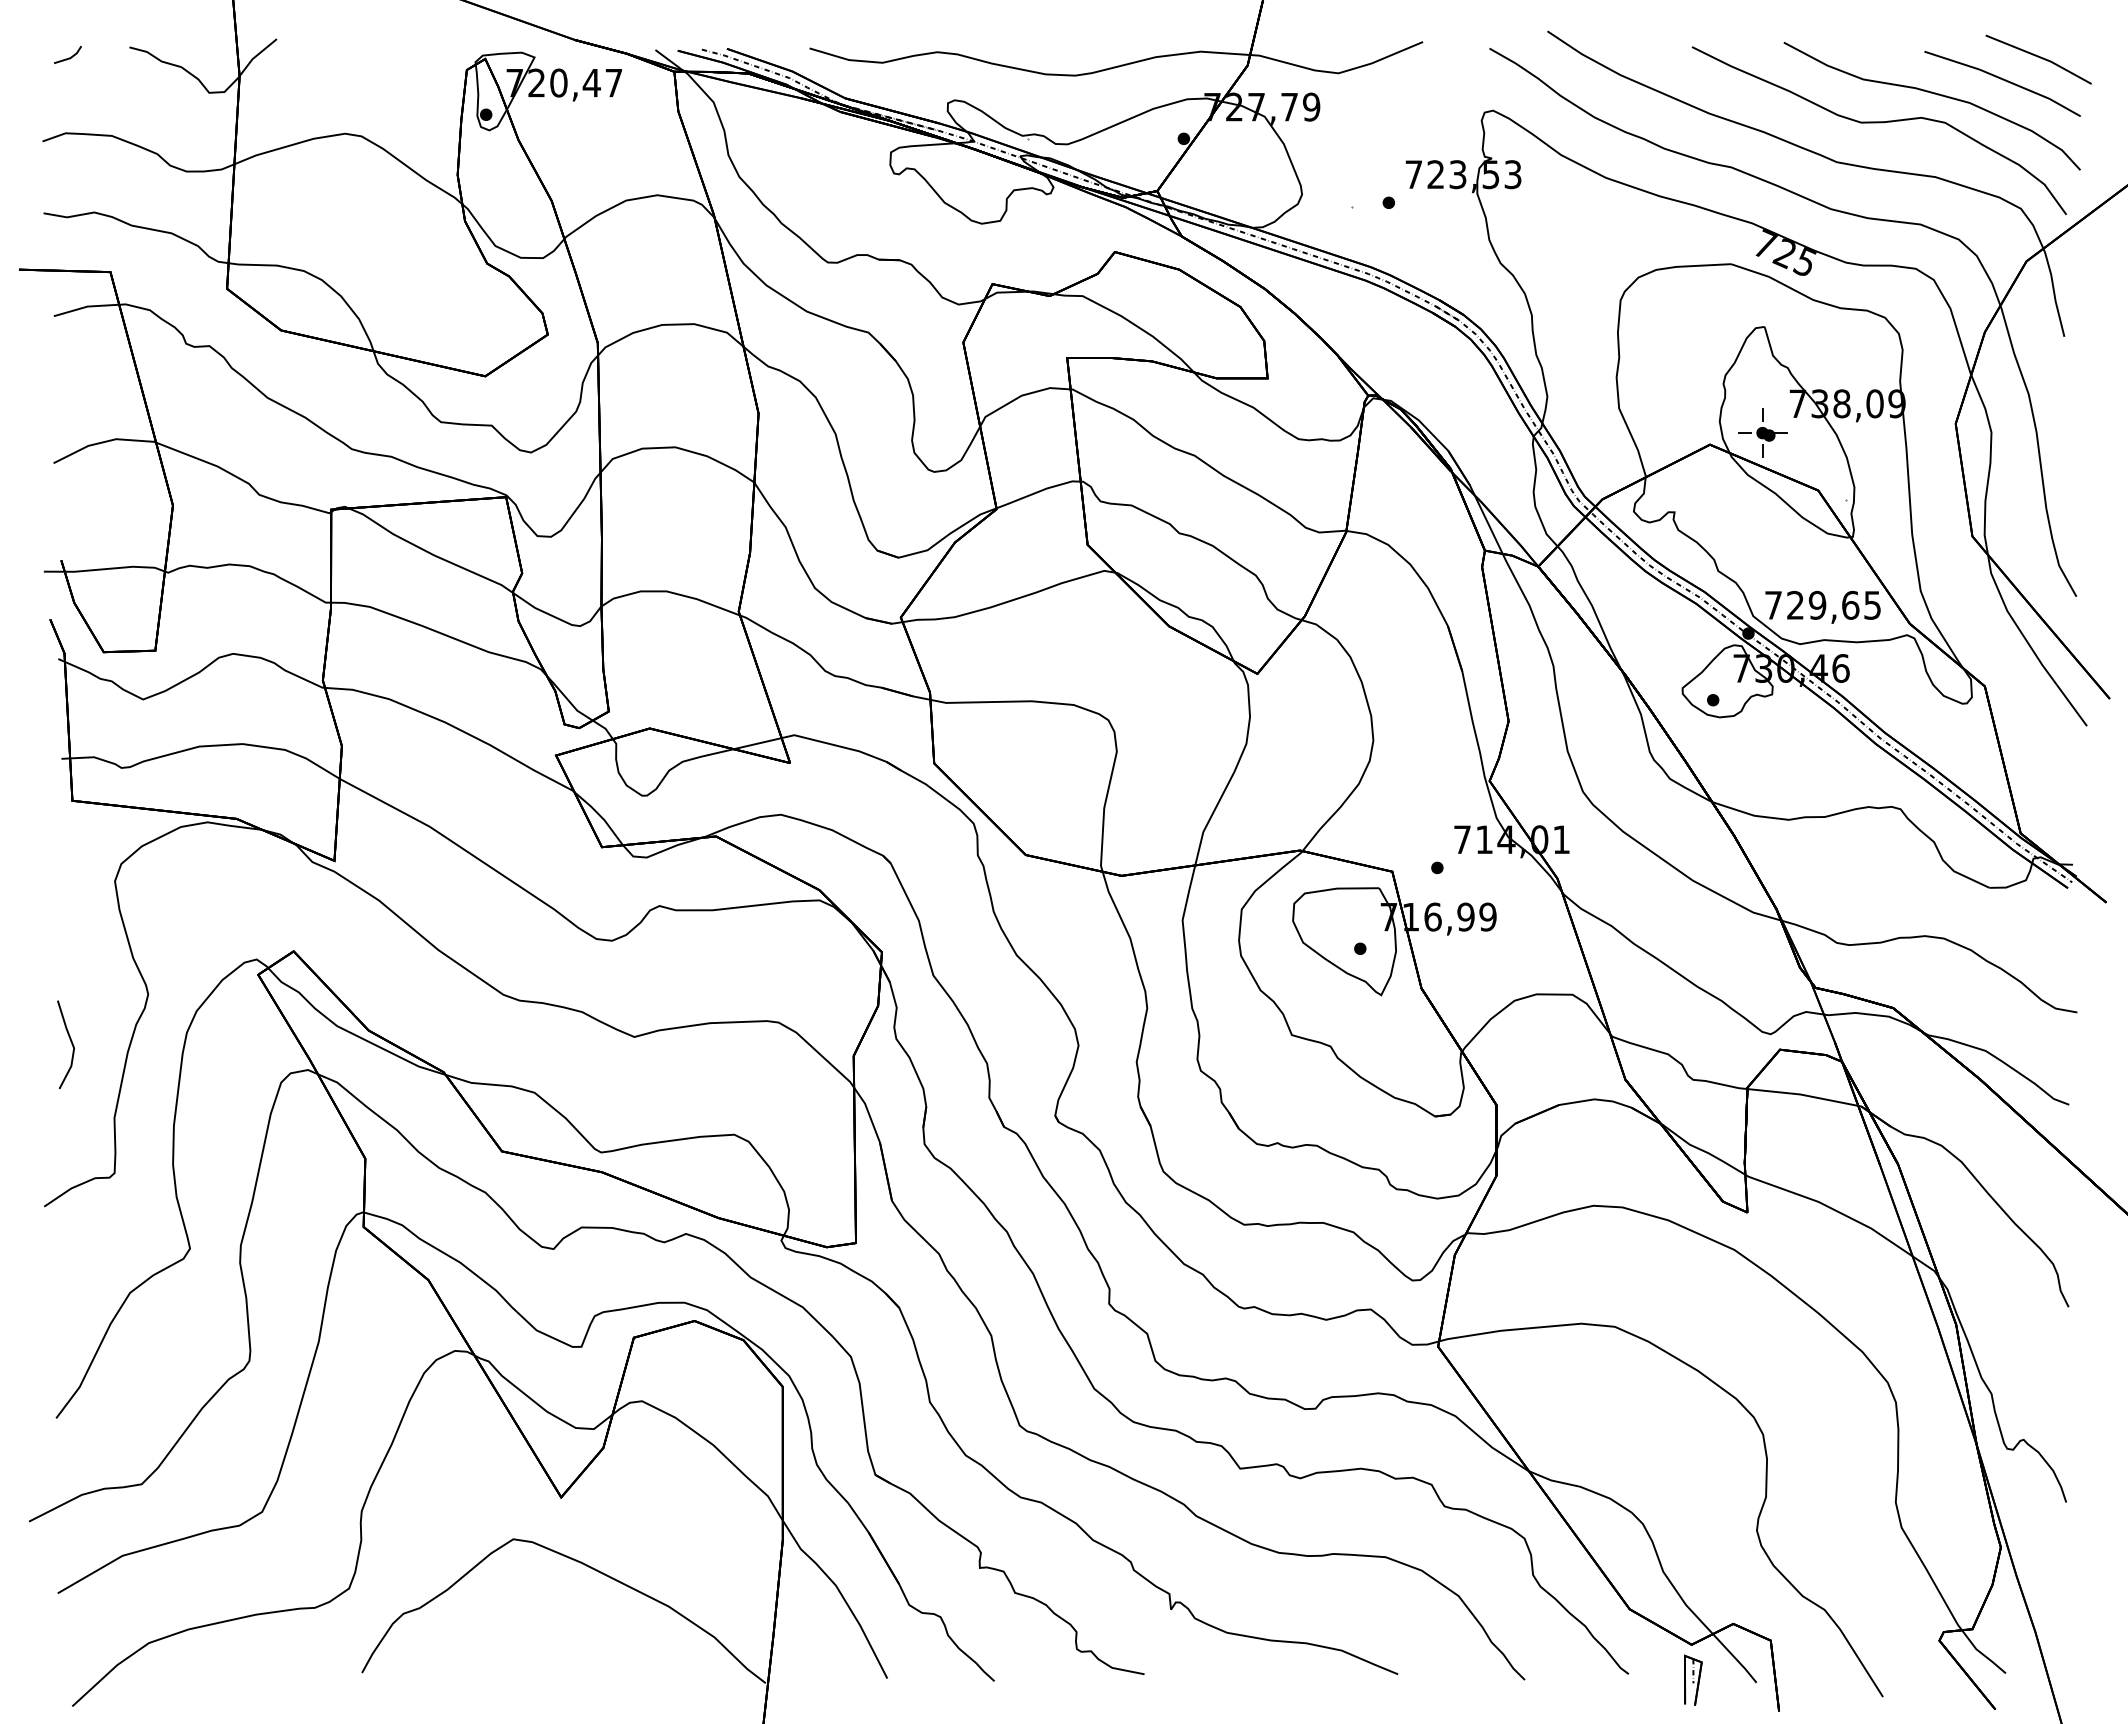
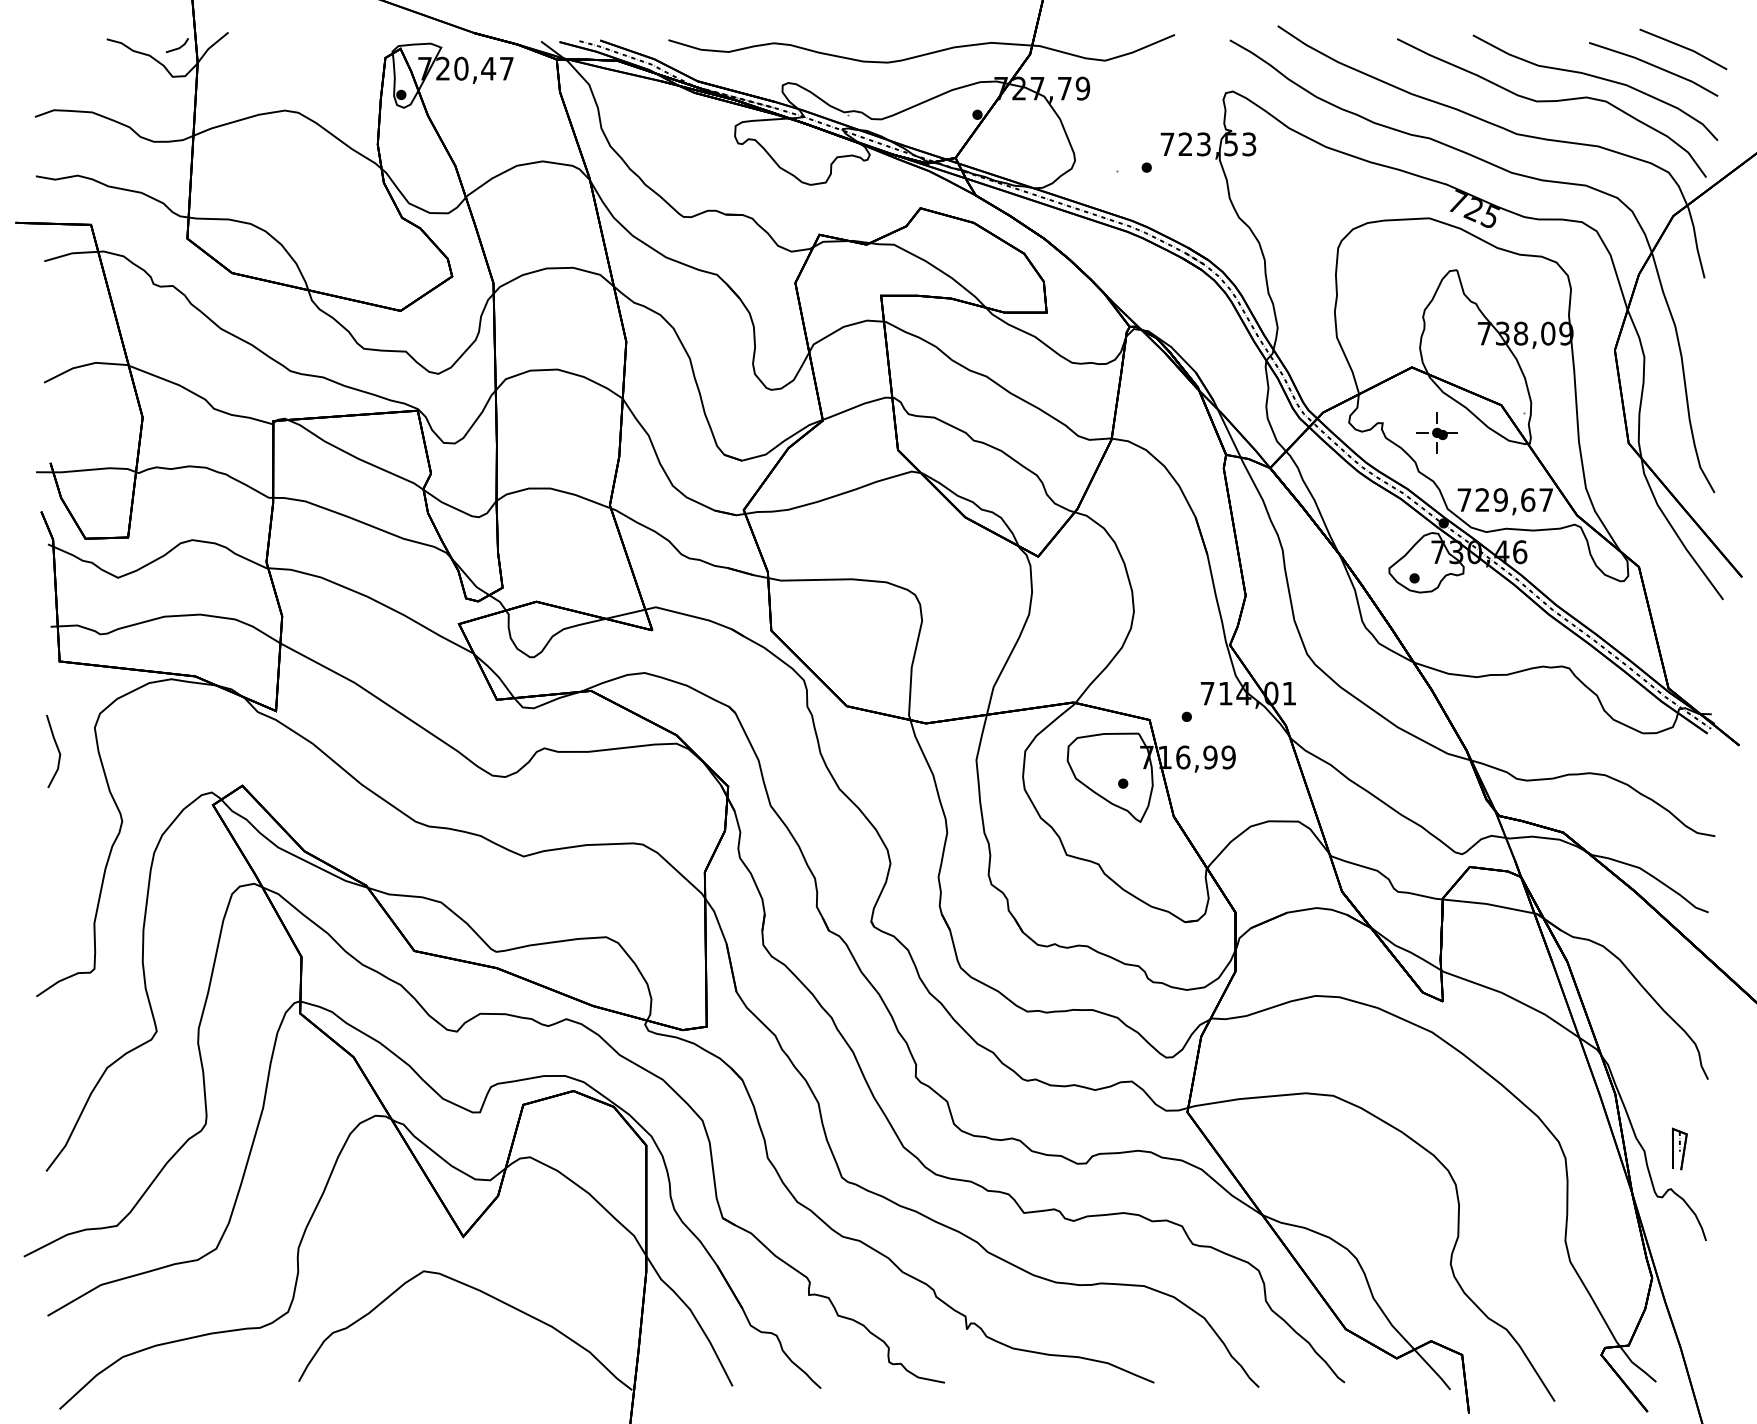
line: (68, 57) -> (177, 47), moved
part: (1762, 432) -> (1437, 432), moved
text: (1872, 605) -> (1546, 500), 729,65 -> 729,67
line: (70, 1041) -> (57, 748), moved
part: (1693, 1679) -> (1679, 1148), moved

